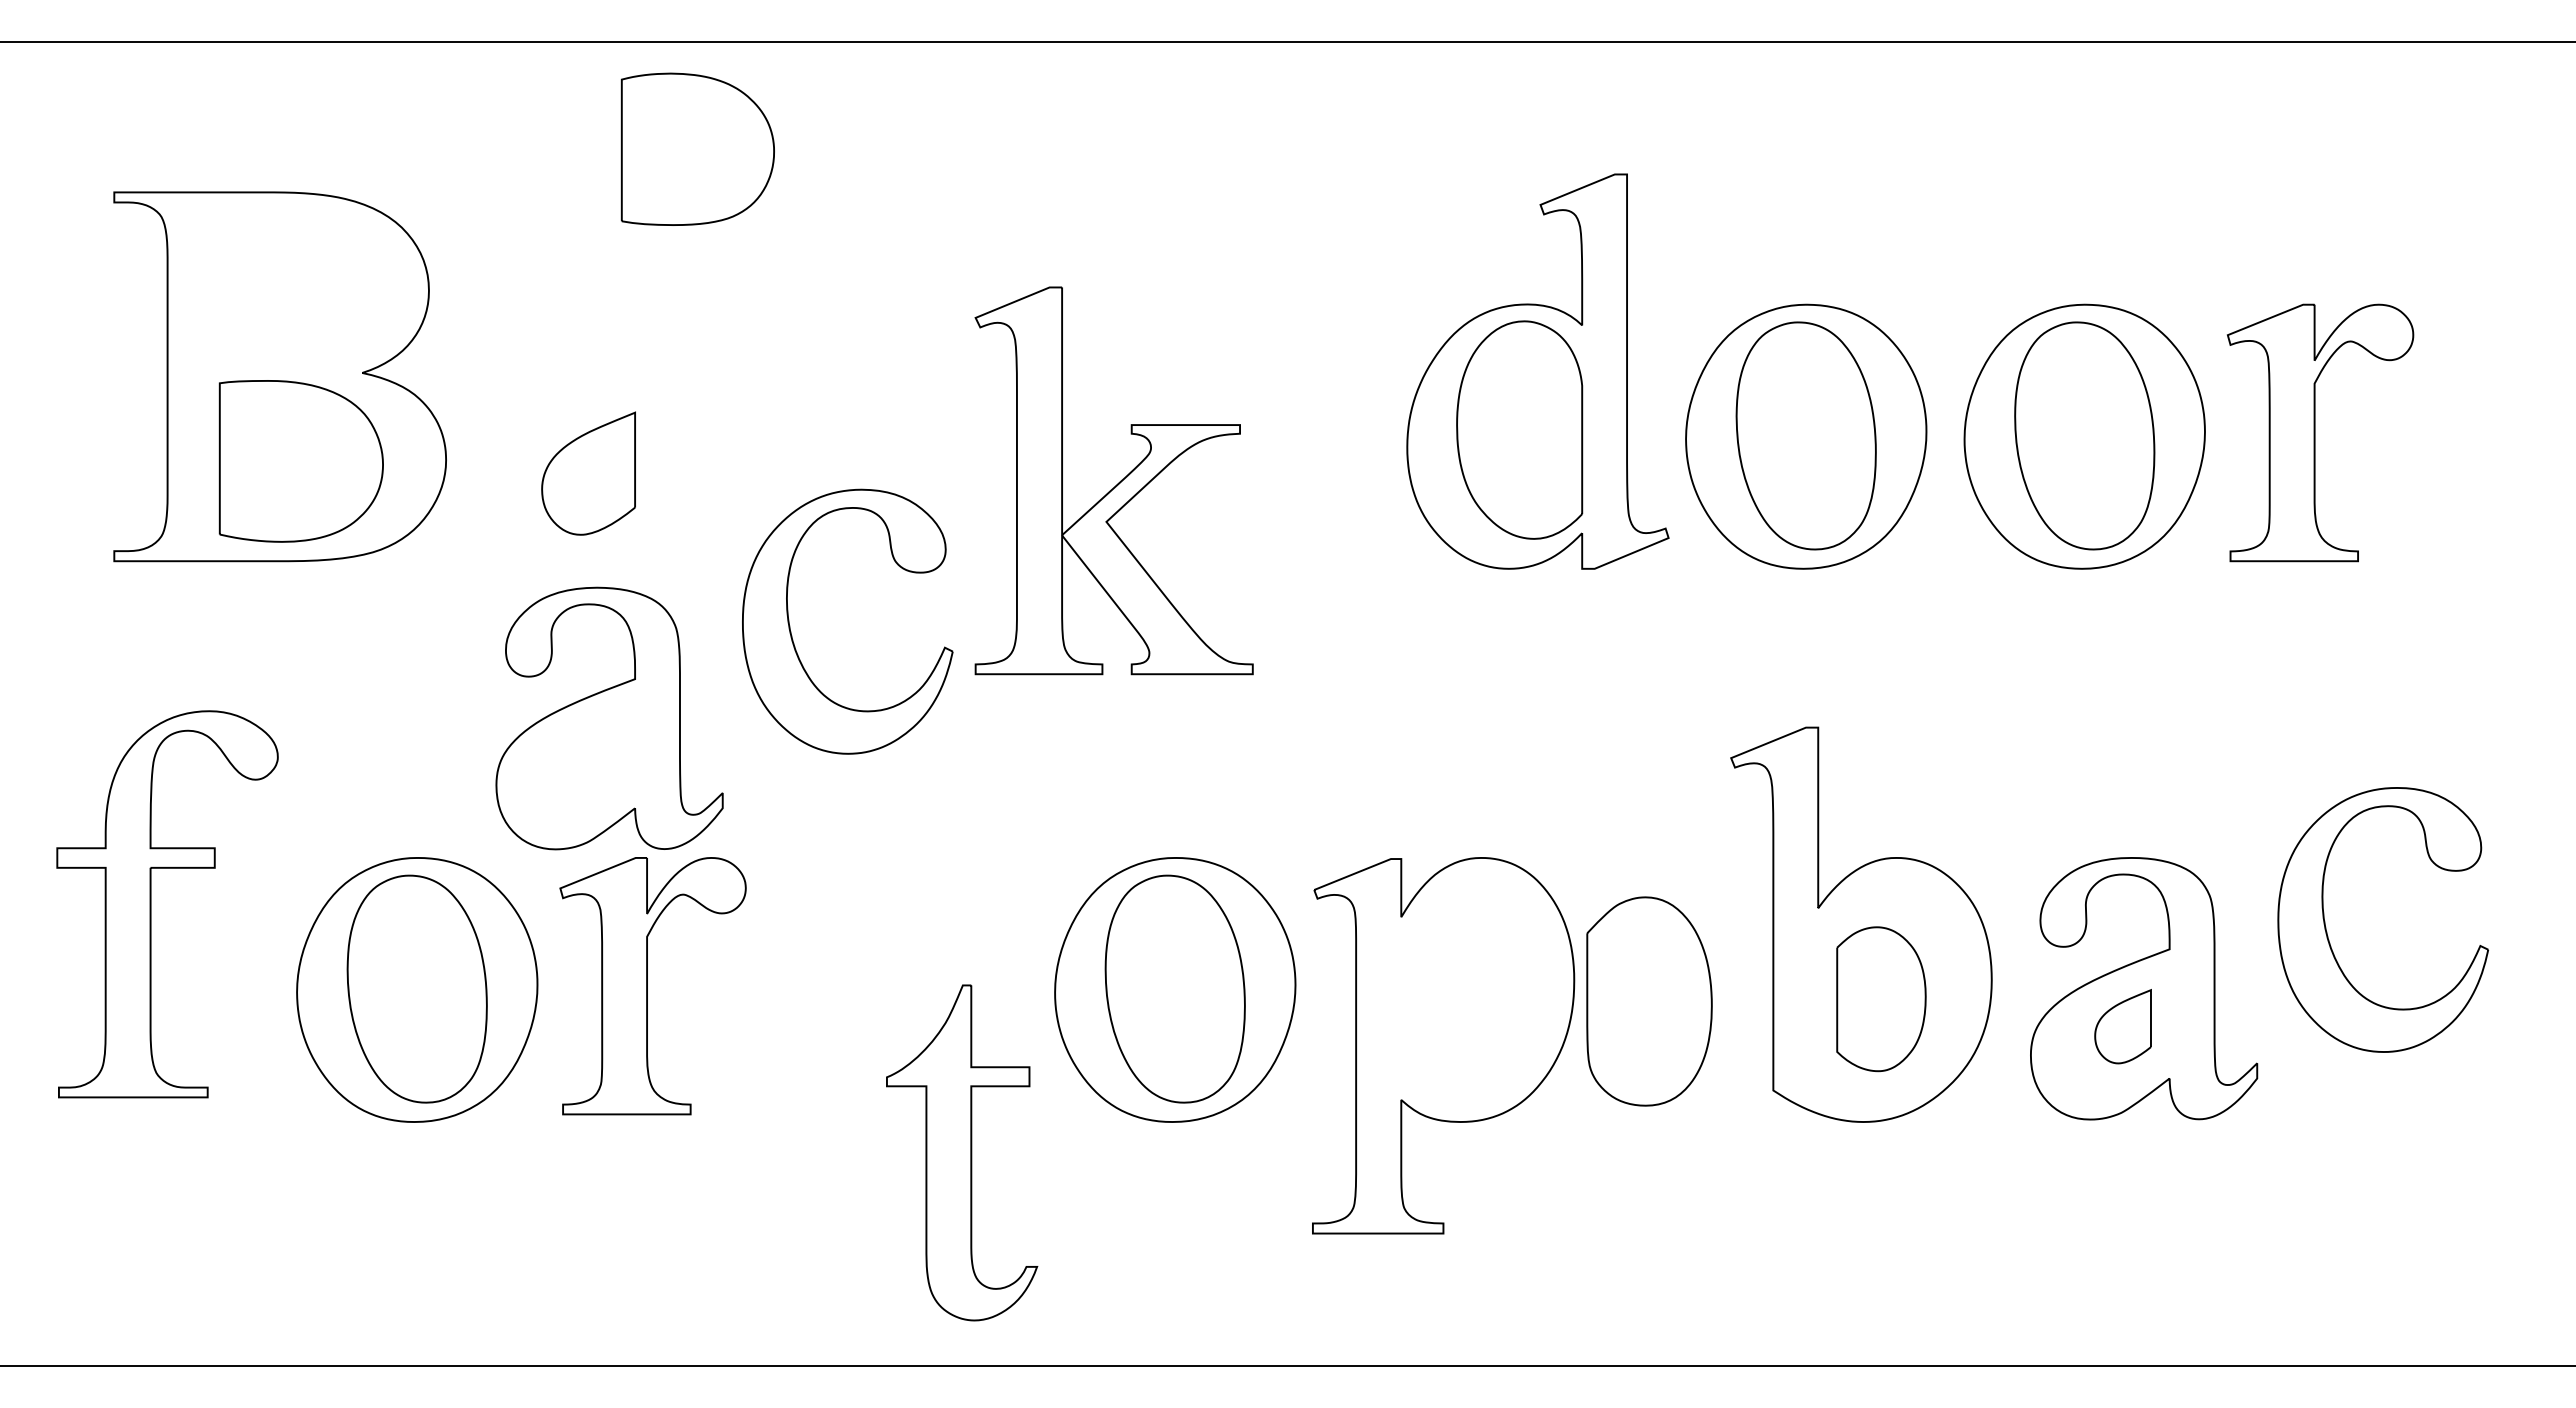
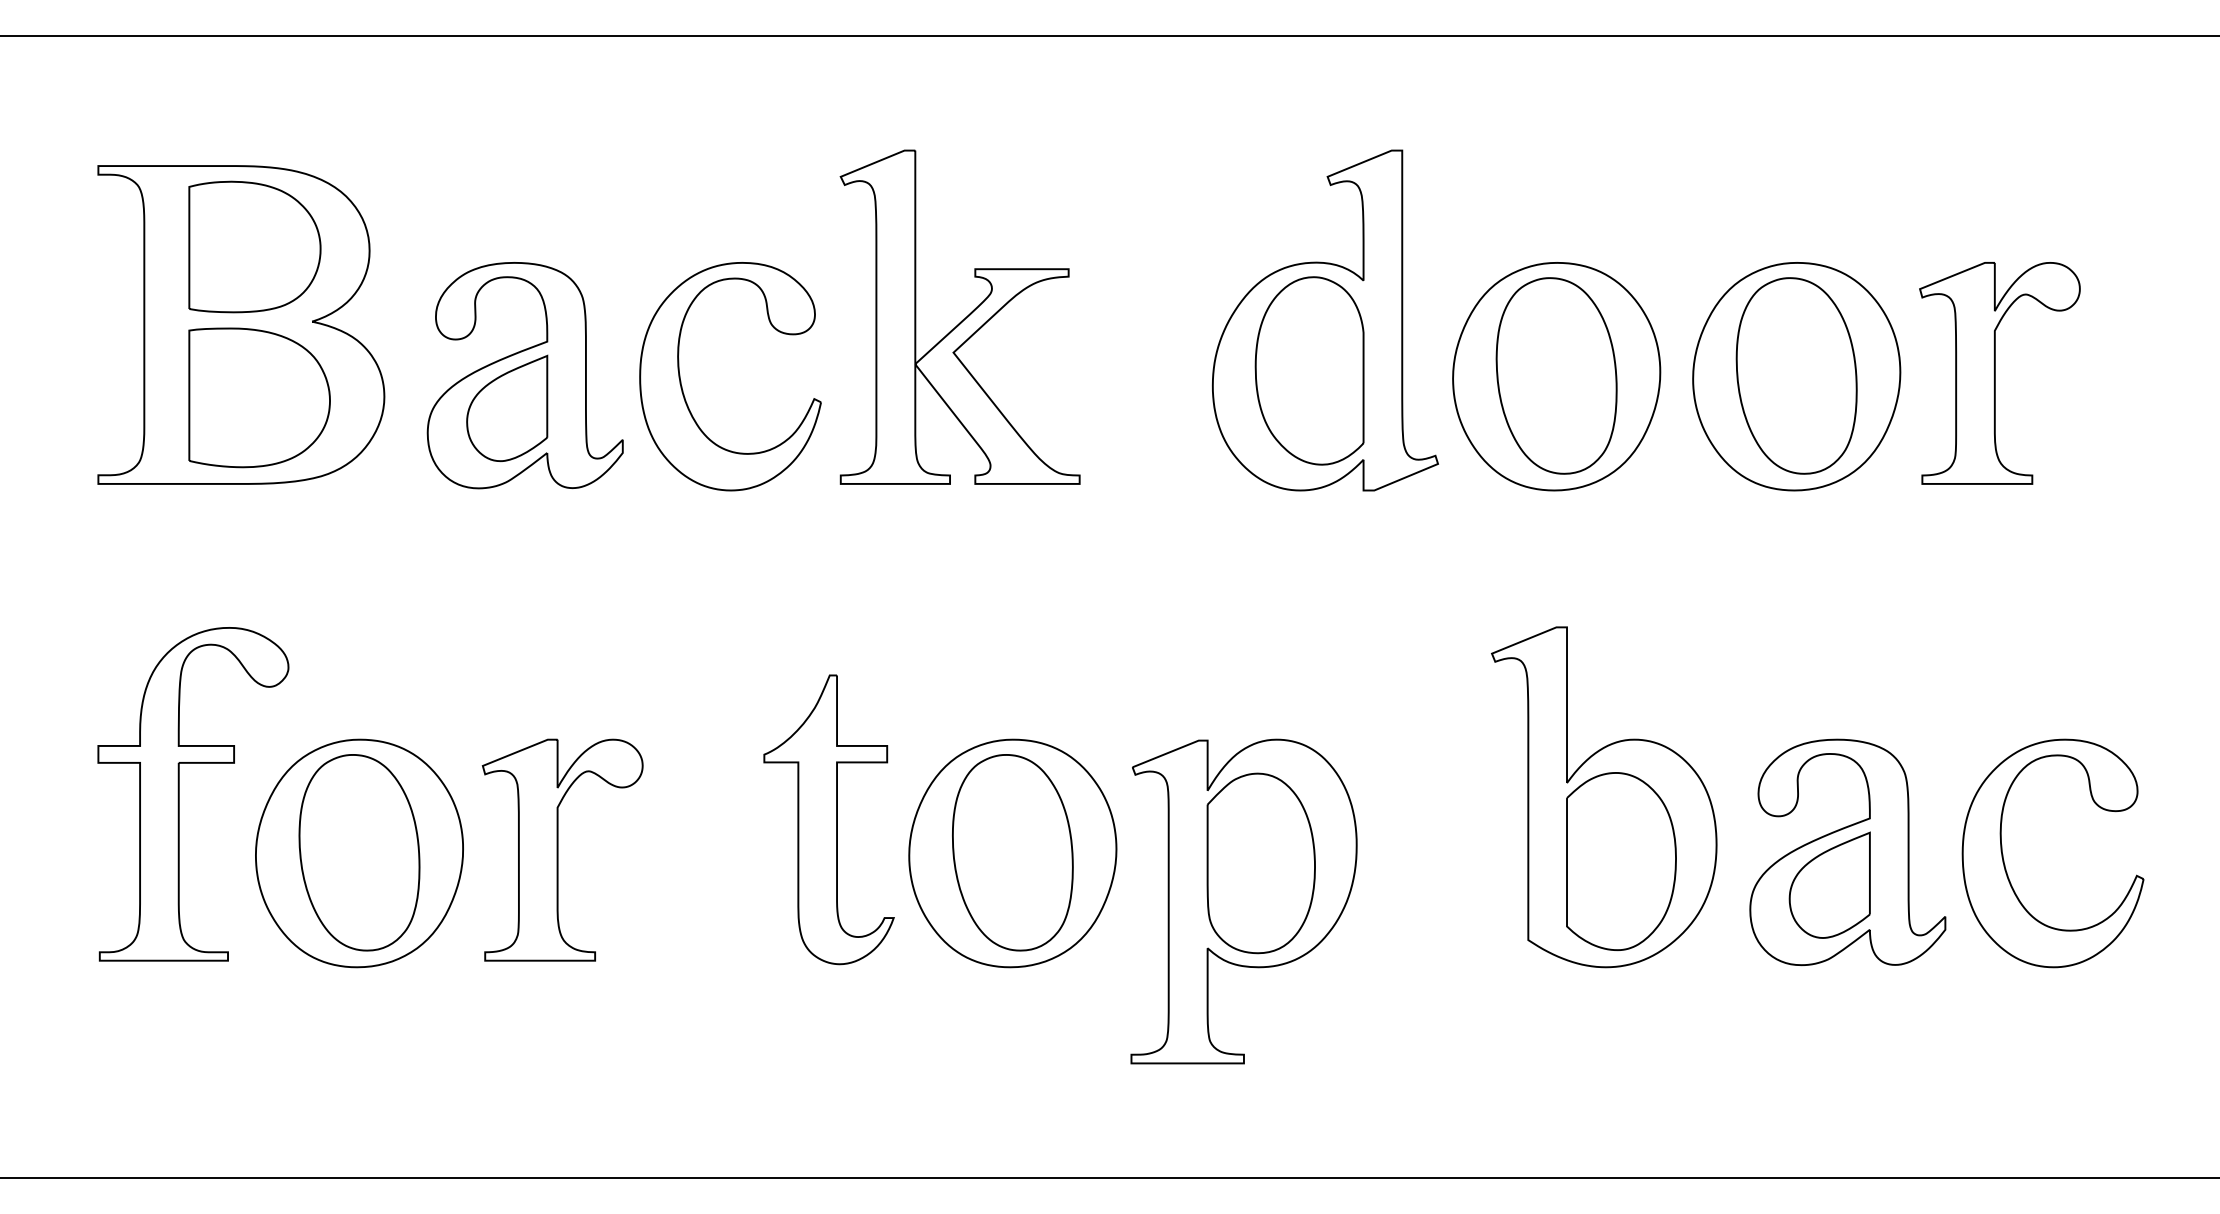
part: (697, 148) -> (254, 246), moved
part: (1113, 480) -> (959, 316), moved
part: (792, 635) -> (682, 388), moved
part: (609, 718) -> (525, 375), moved
part: (151, 904) -> (179, 794), moved
part: (2327, 931) -> (2005, 863), moved
part: (1881, 998) -> (1621, 860), size x1.43
part: (1649, 1001) -> (1261, 863), moved
part: (2122, 1026) -> (1829, 884), size x1.67
part: (962, 1152) -> (829, 819), moved

